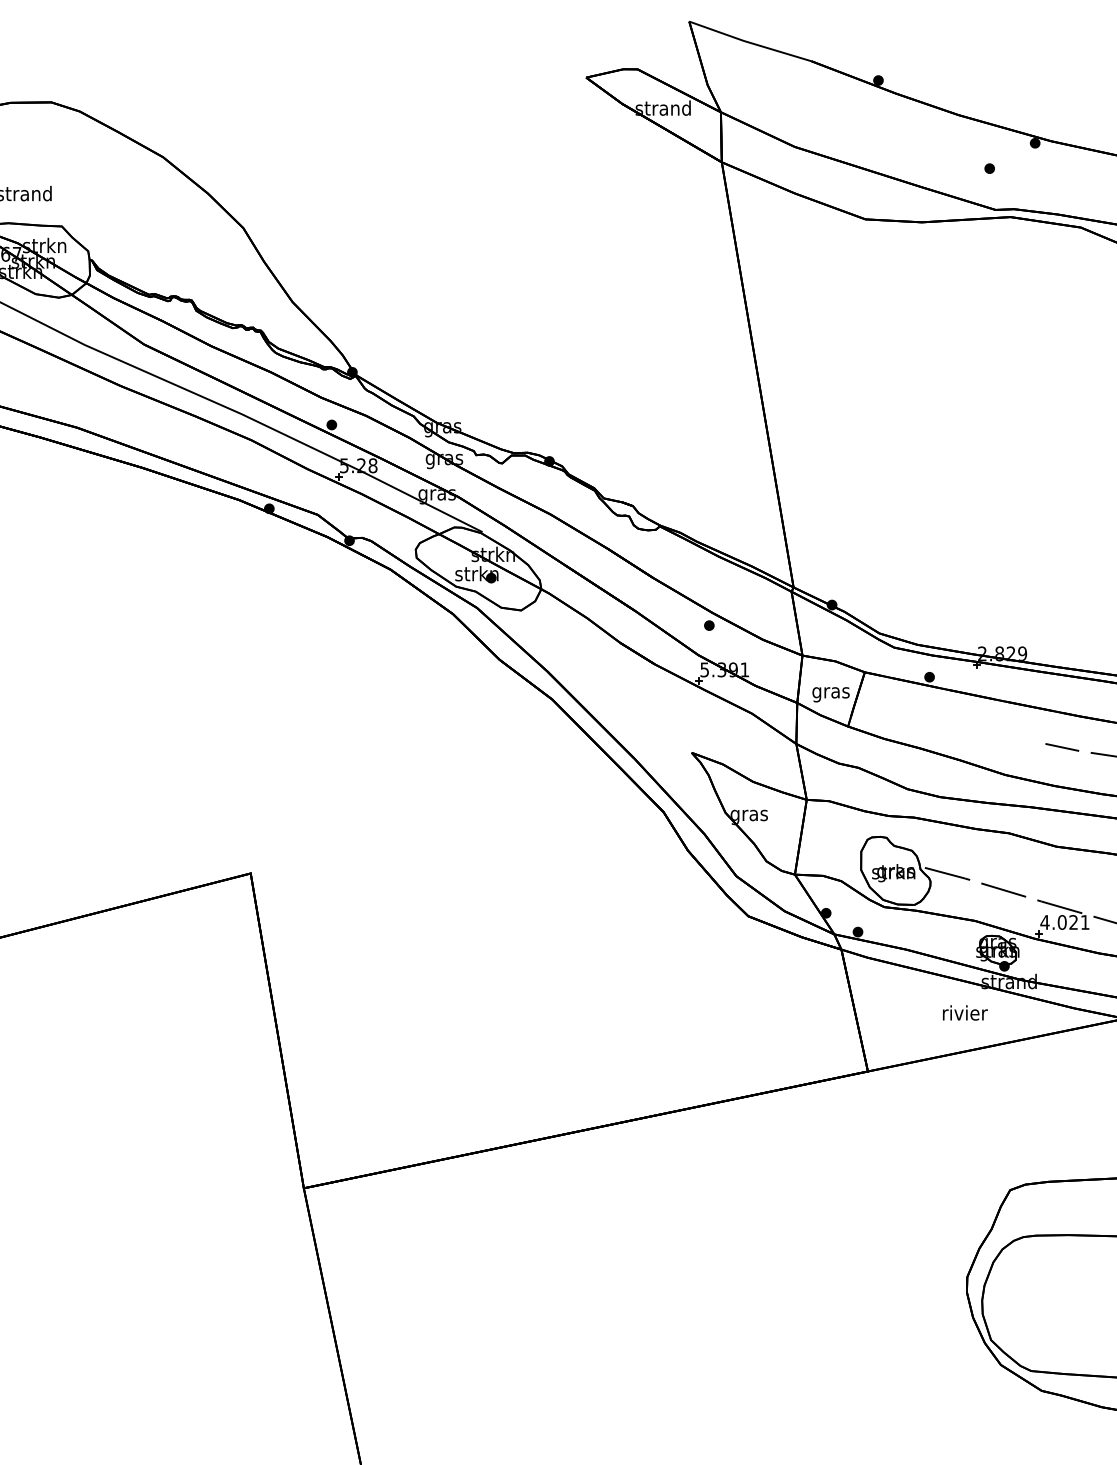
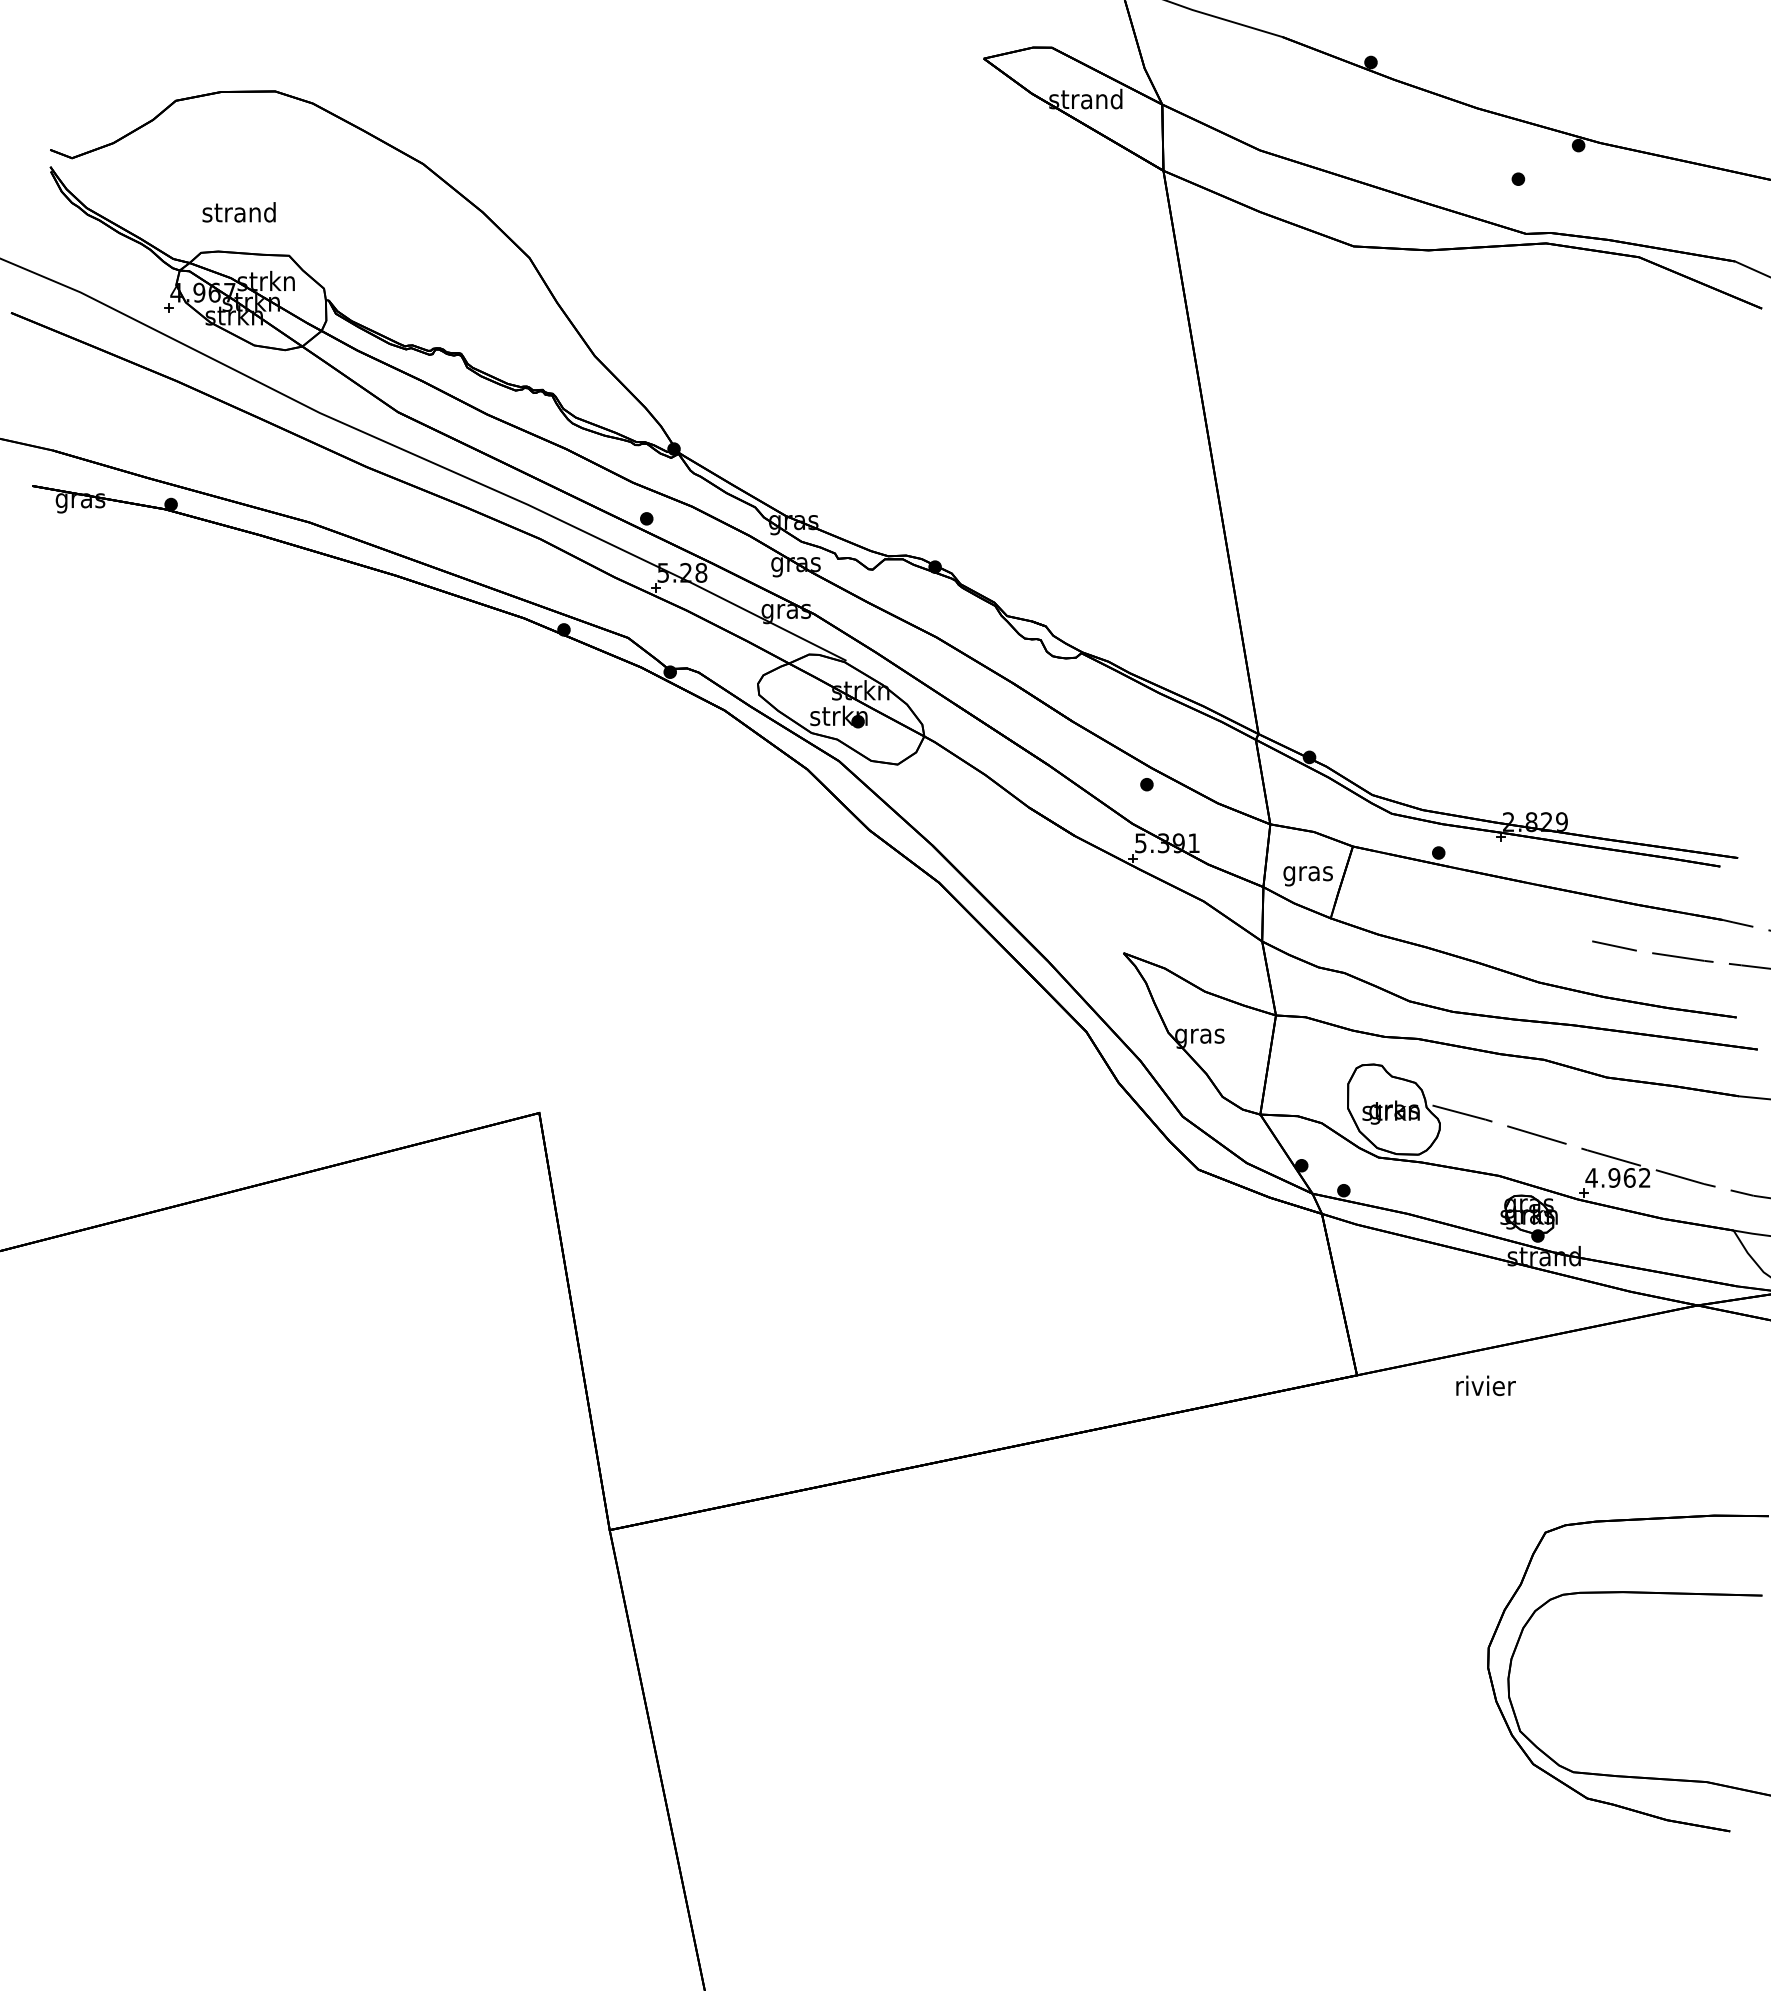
text: (1073, 922) -> (1629, 1177), 4.021 -> 4.962
text: (964, 1012) -> (1485, 1385), moved

